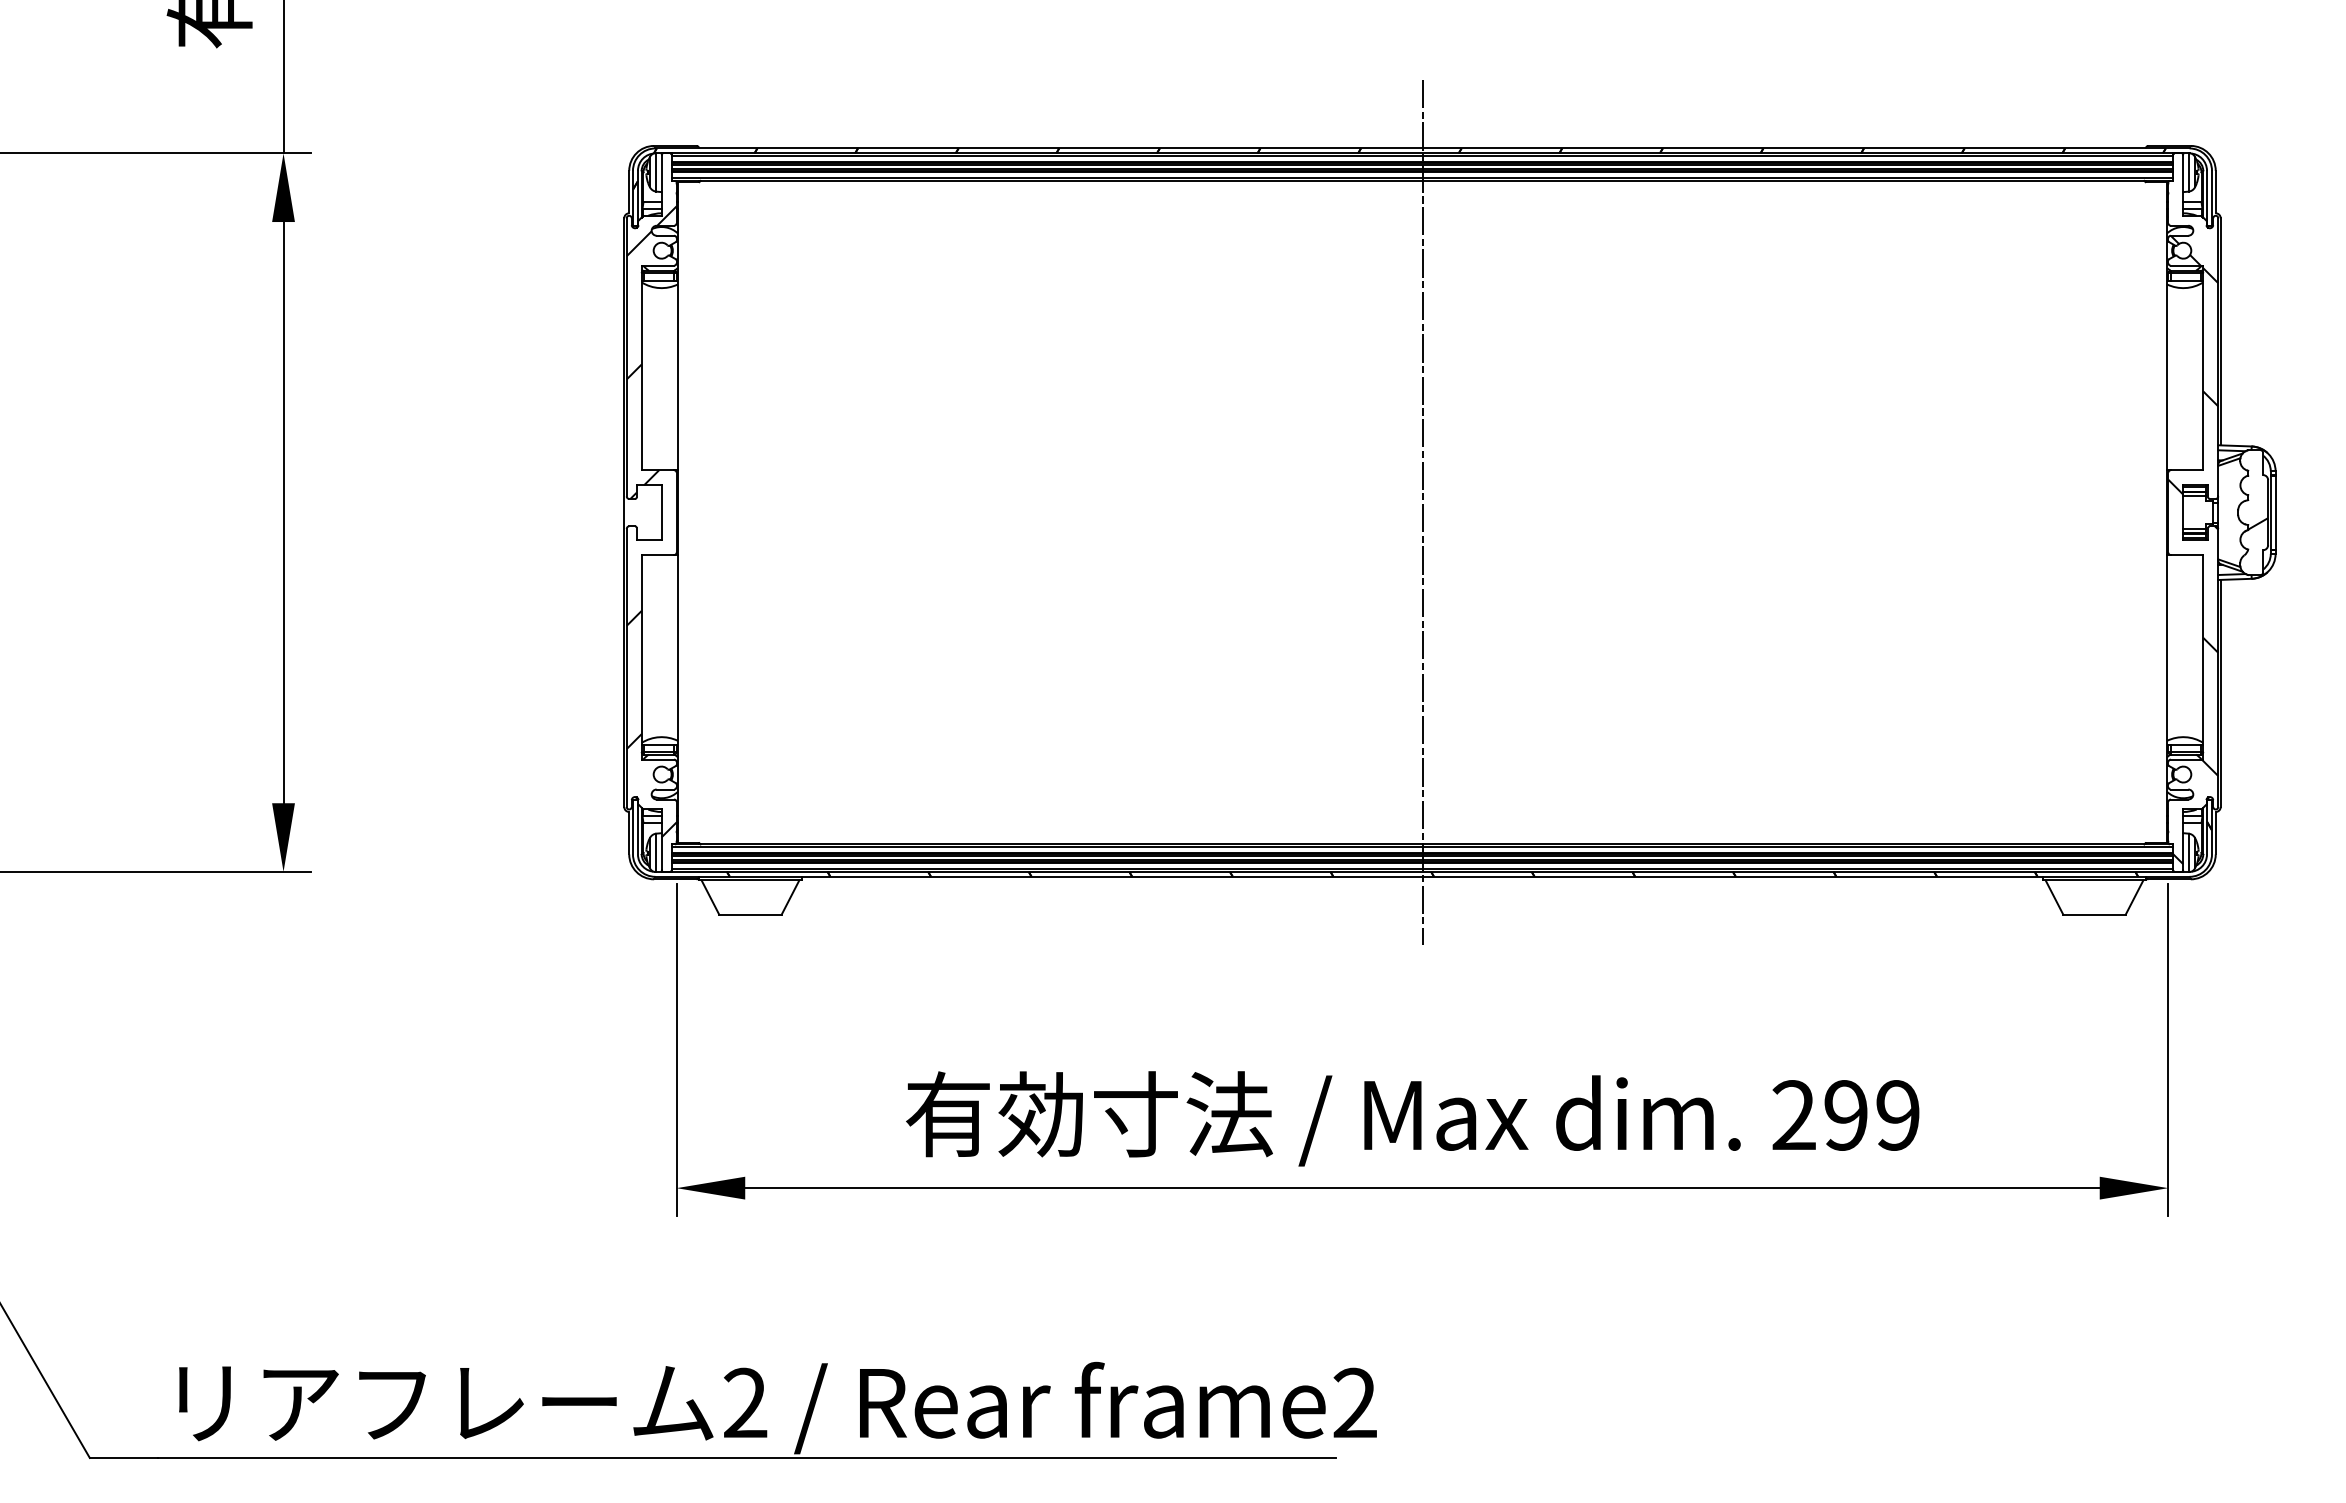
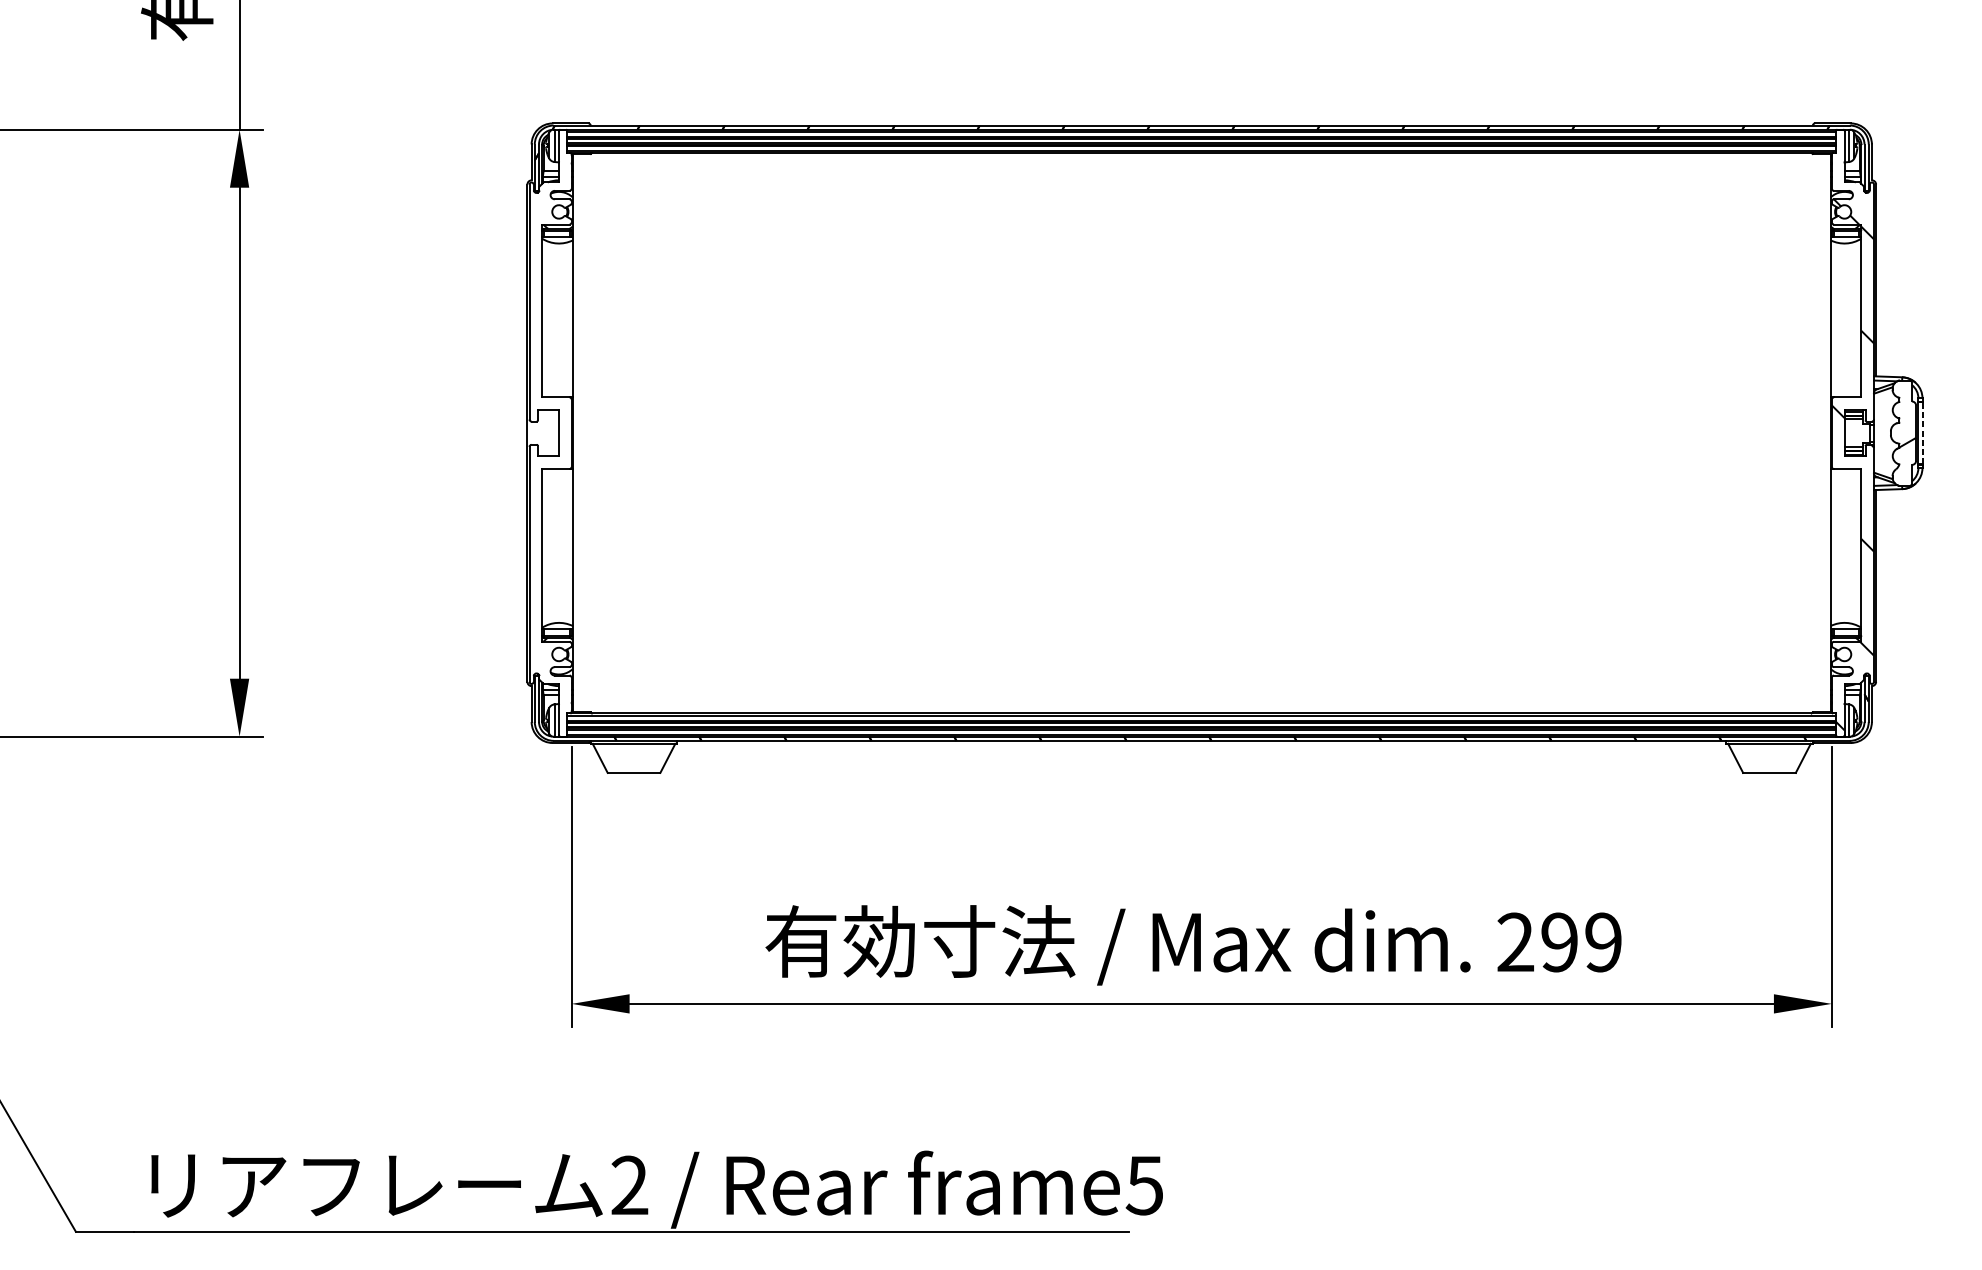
line: (1422, 512) -> (1201, 433), removed
line: (2275, 512) -> (1922, 433), solid -> dashed
hatch: (651, 521) -> (550, 440), removed
text: (1354, 1402) -> (1144, 1184), frame2 -> frame5

